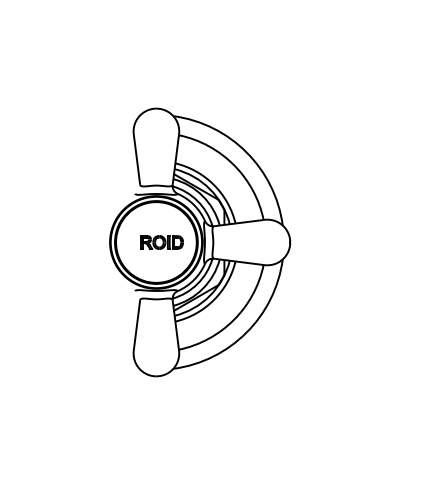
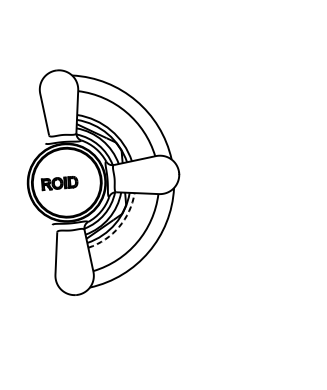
part: (161, 242) -> (59, 183), moved
arc: (213, 300) -> (118, 227), solid -> dashed

